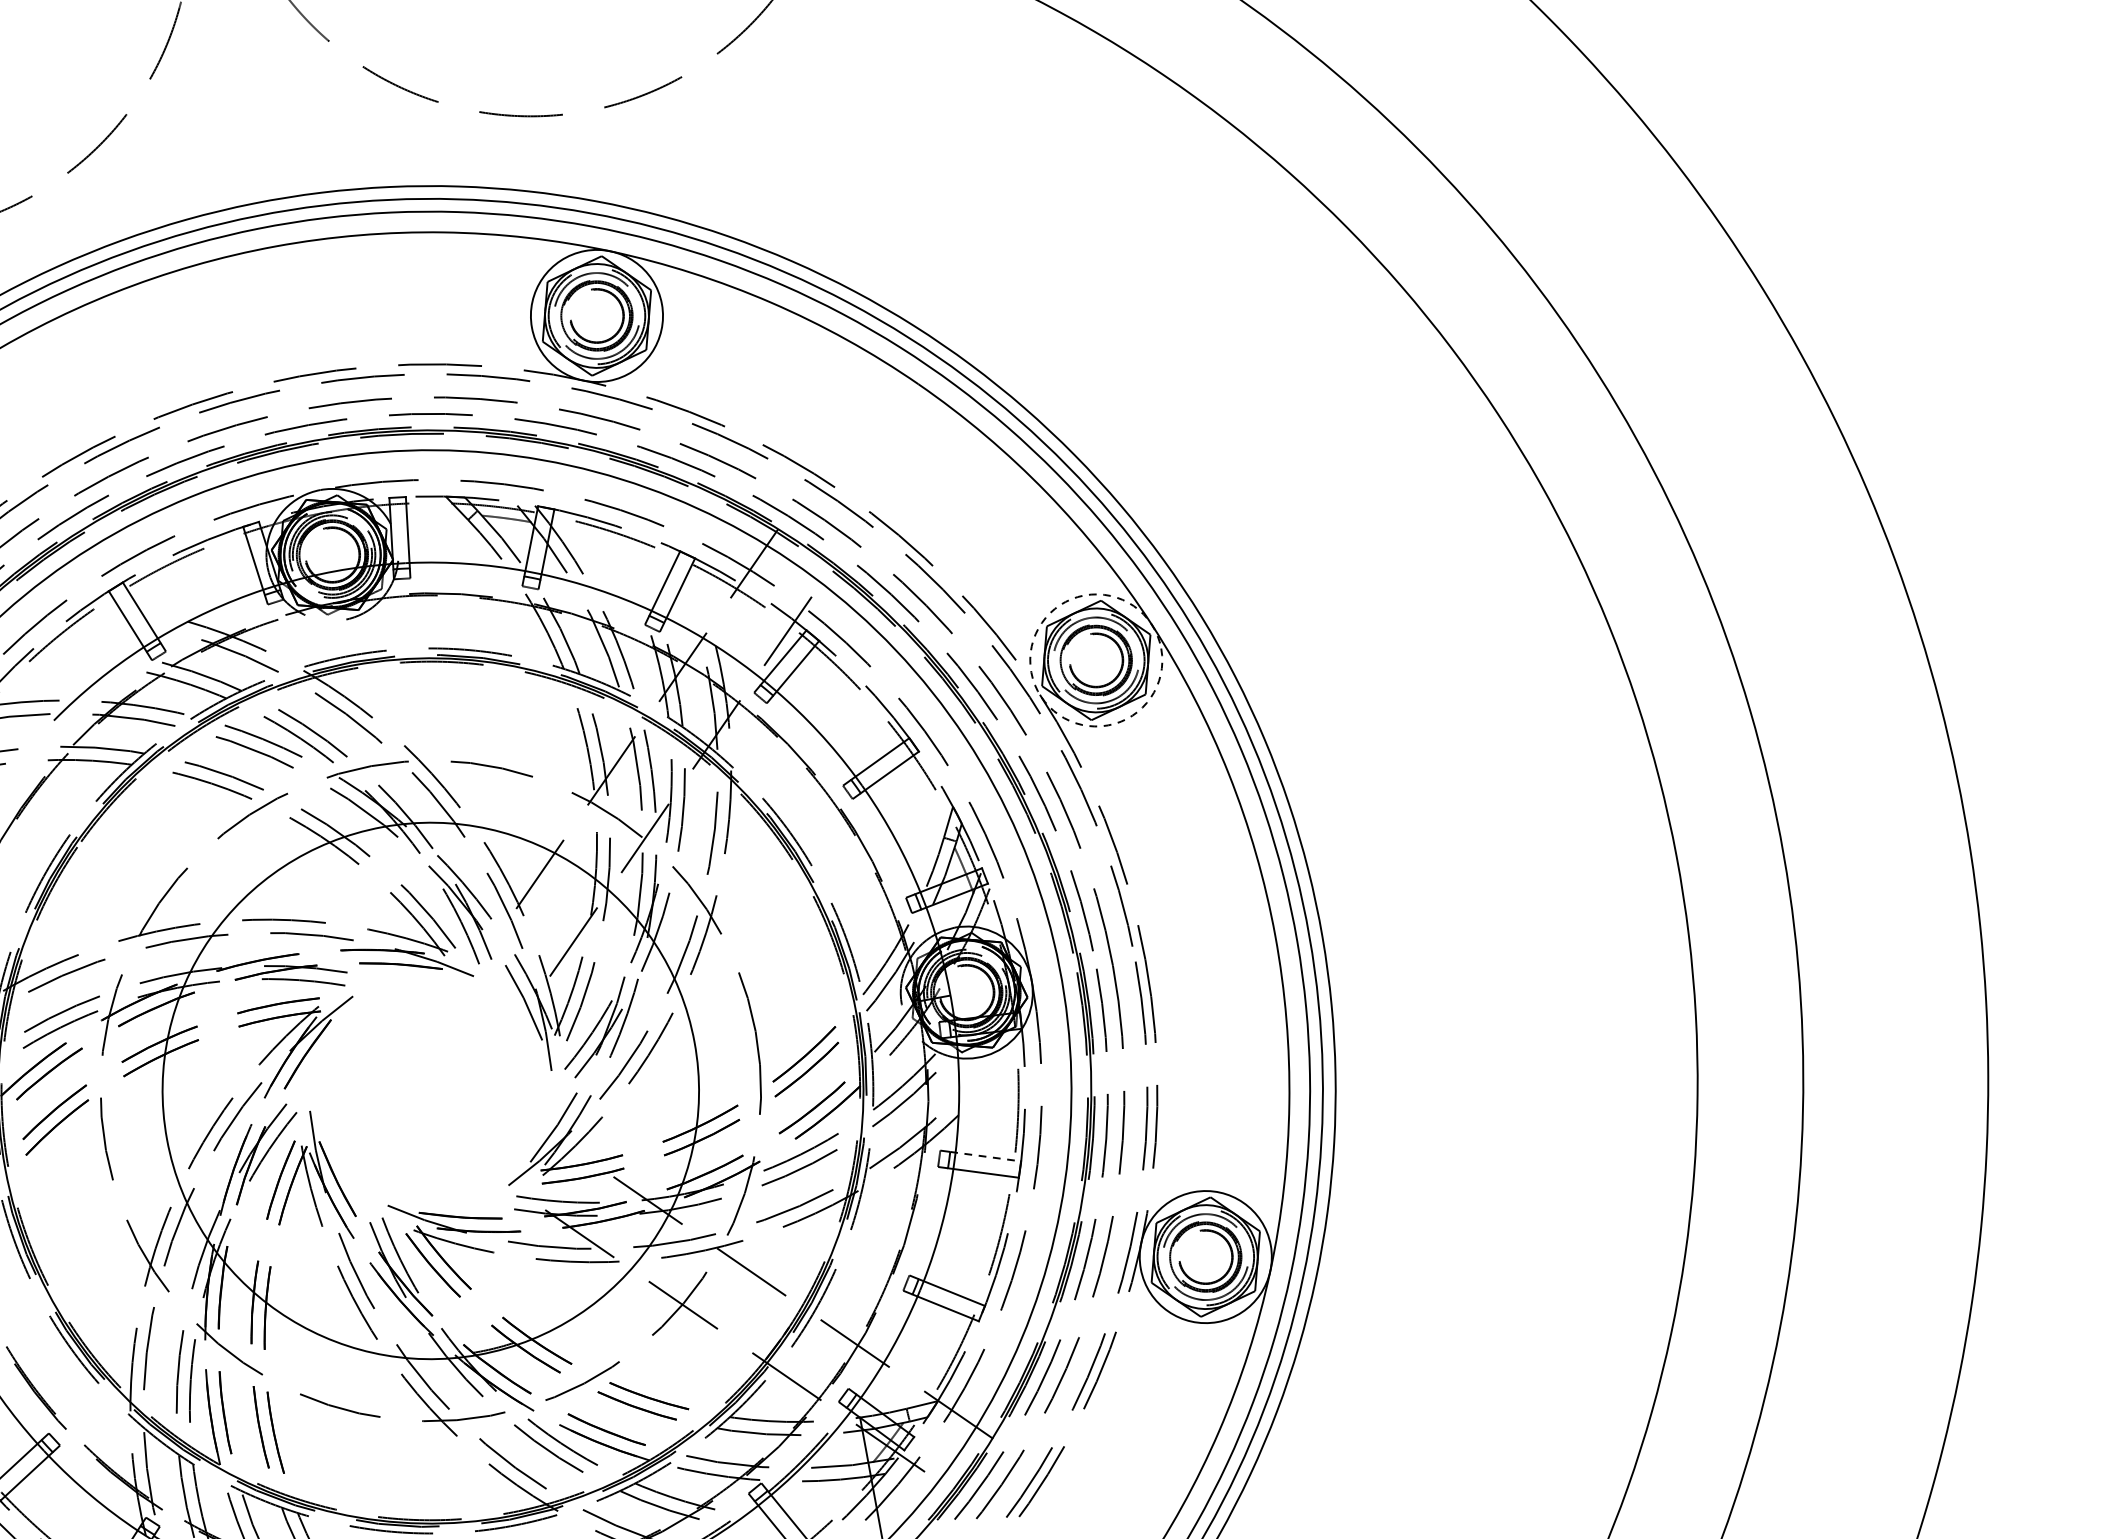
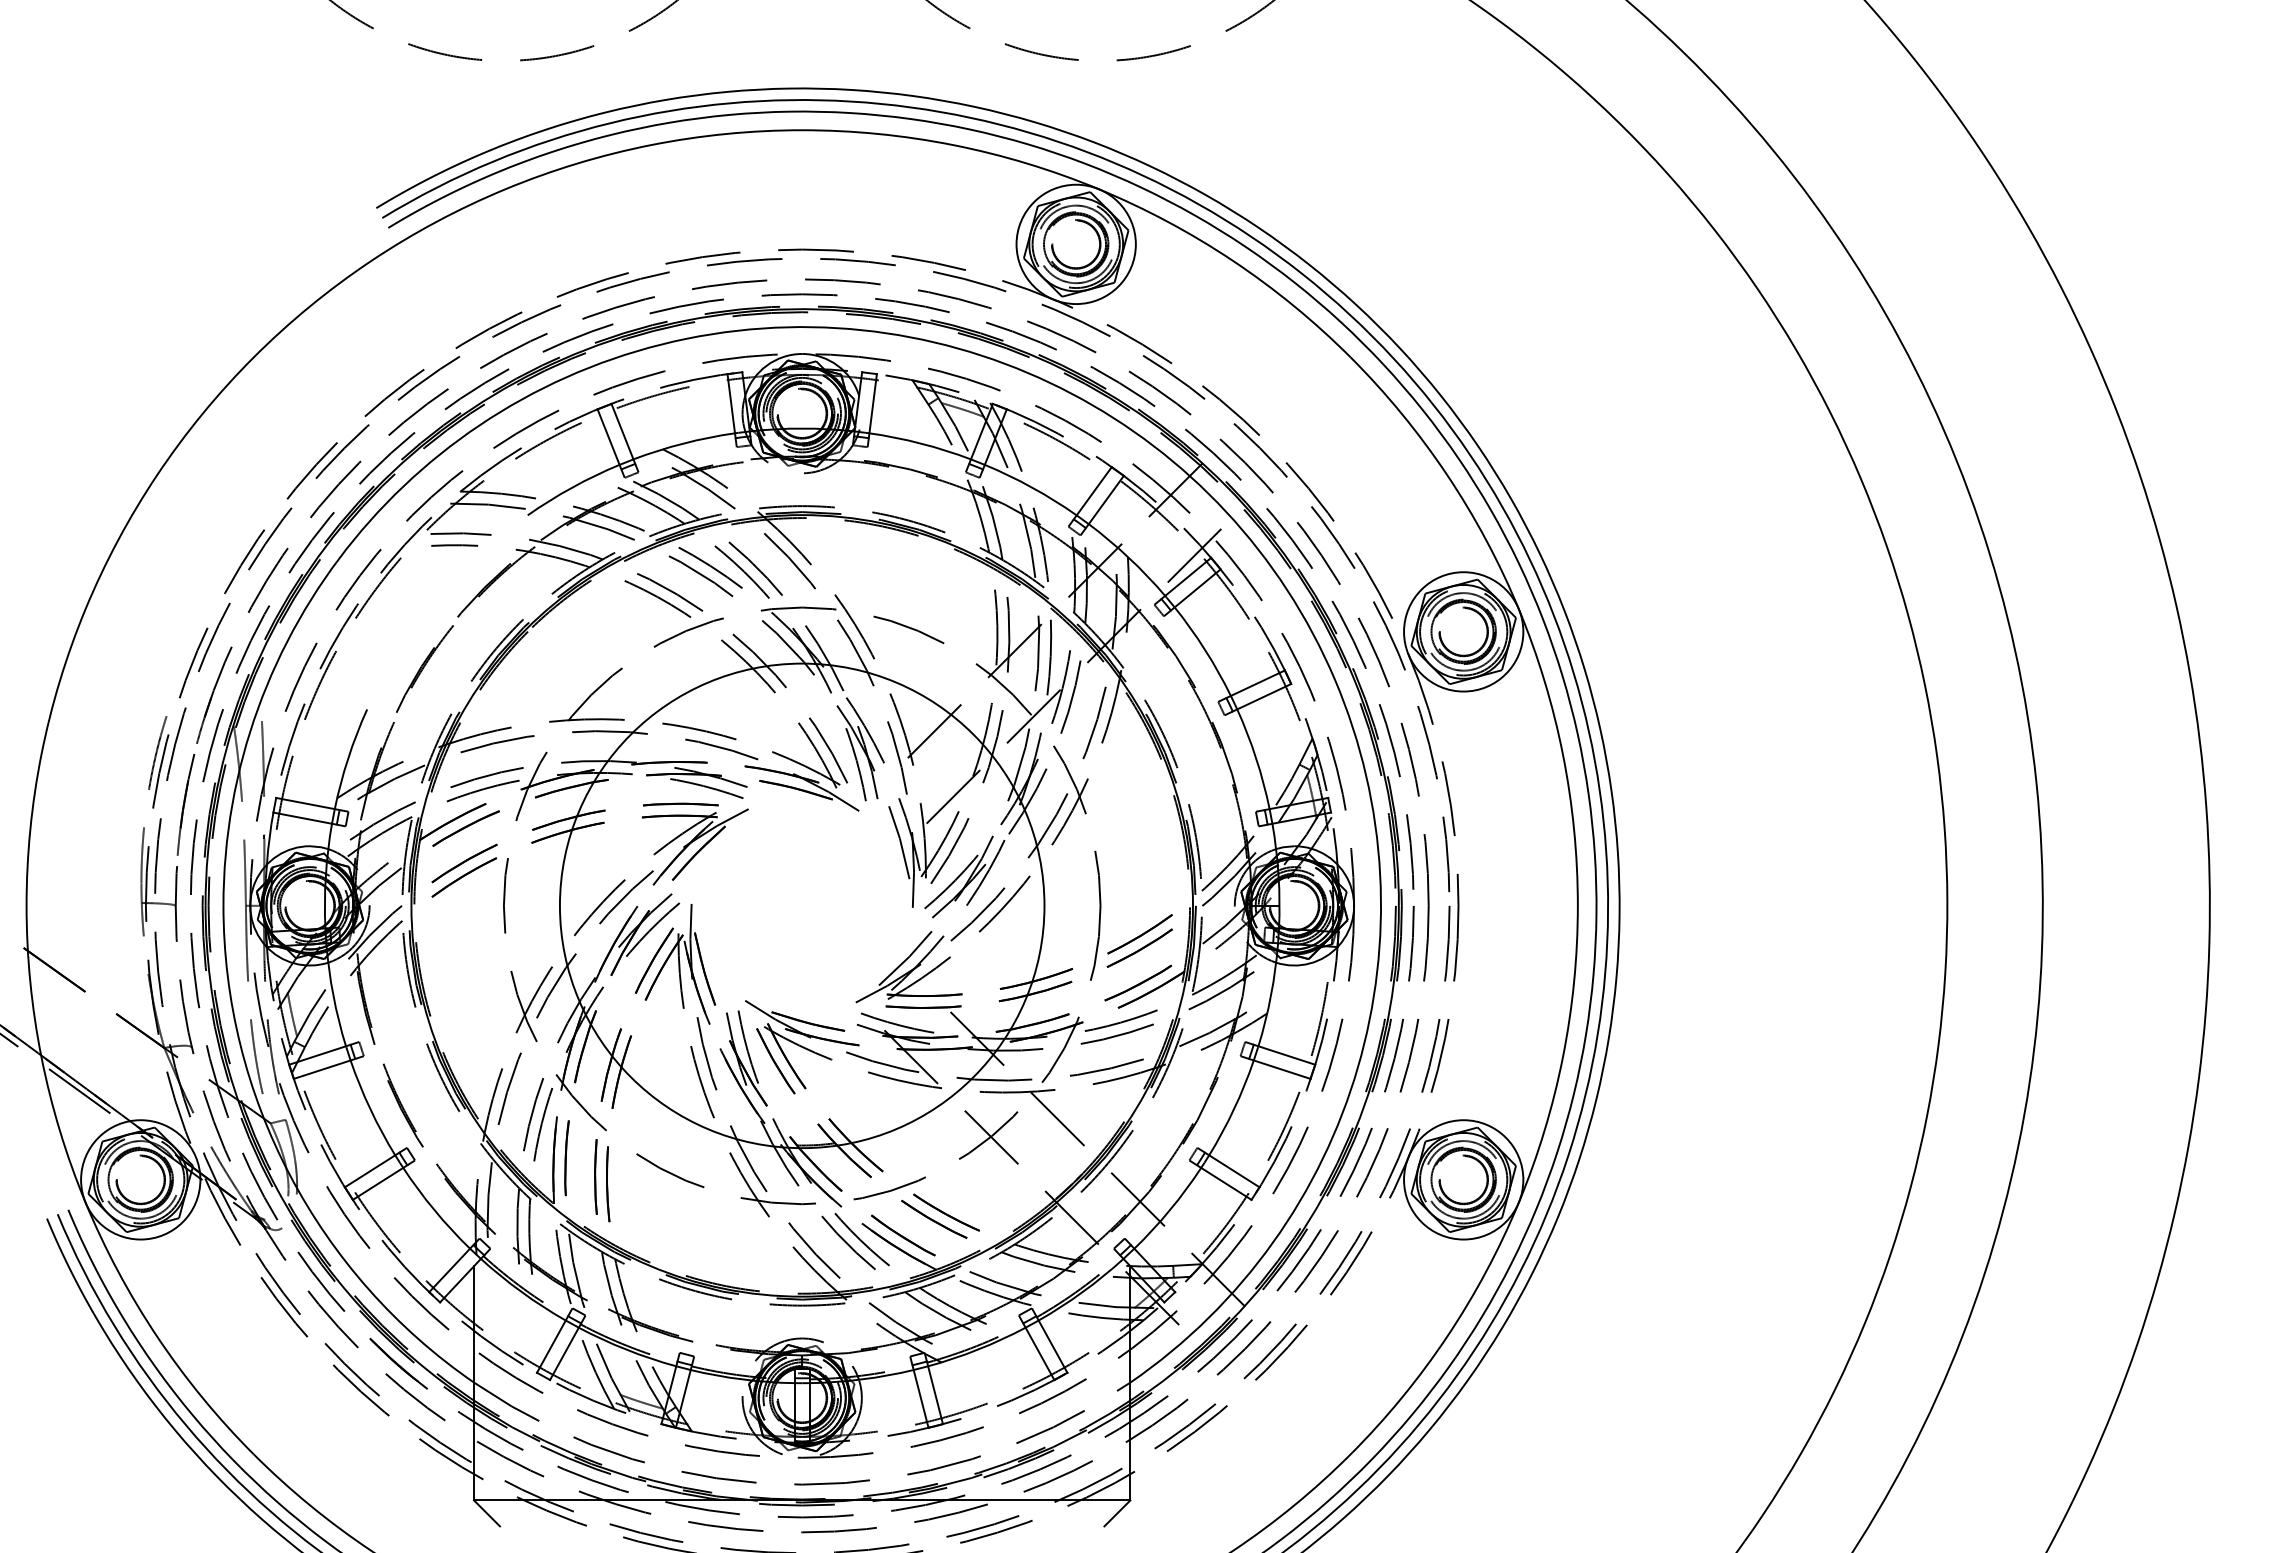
circle: (1096, 660) -> (1463, 631), dashed -> solid
line: (985, 1156) -> (1284, 1054), dashed -> solid

